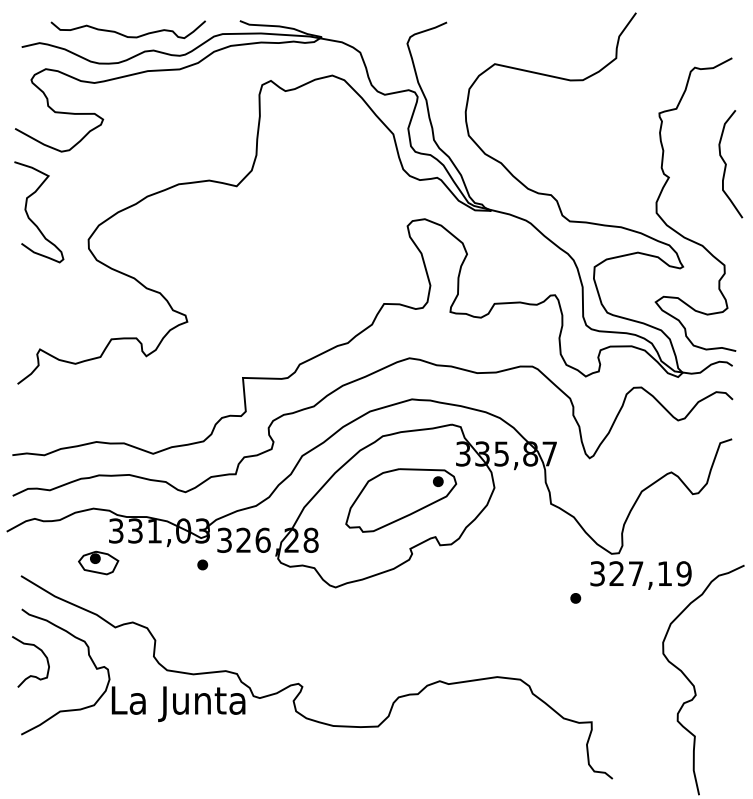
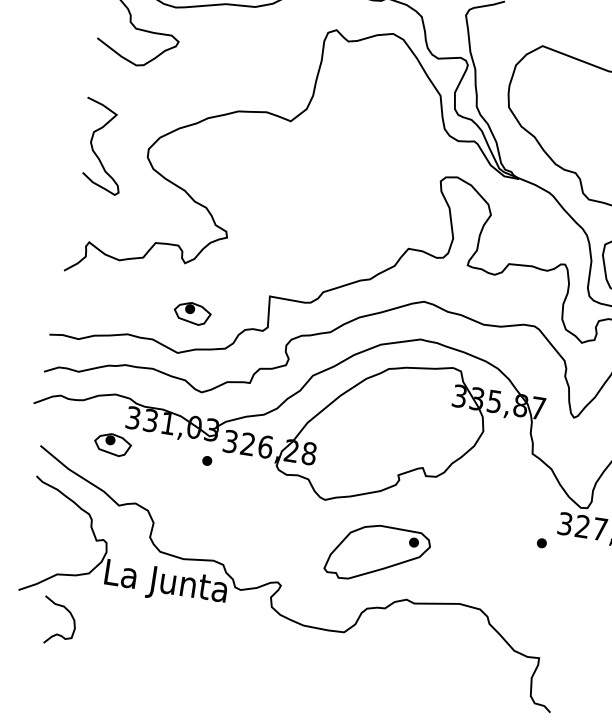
curve: (31, 219) -> (95, 152), moved
part: (162, 408) -> (192, 313), added
part: (401, 500) -> (377, 554), moved
curve: (30, 675) -> (56, 633), moved

